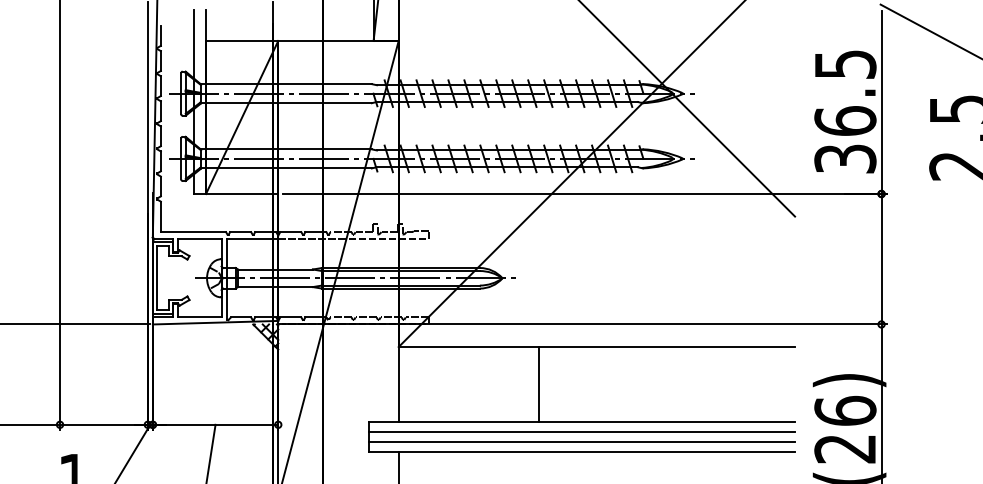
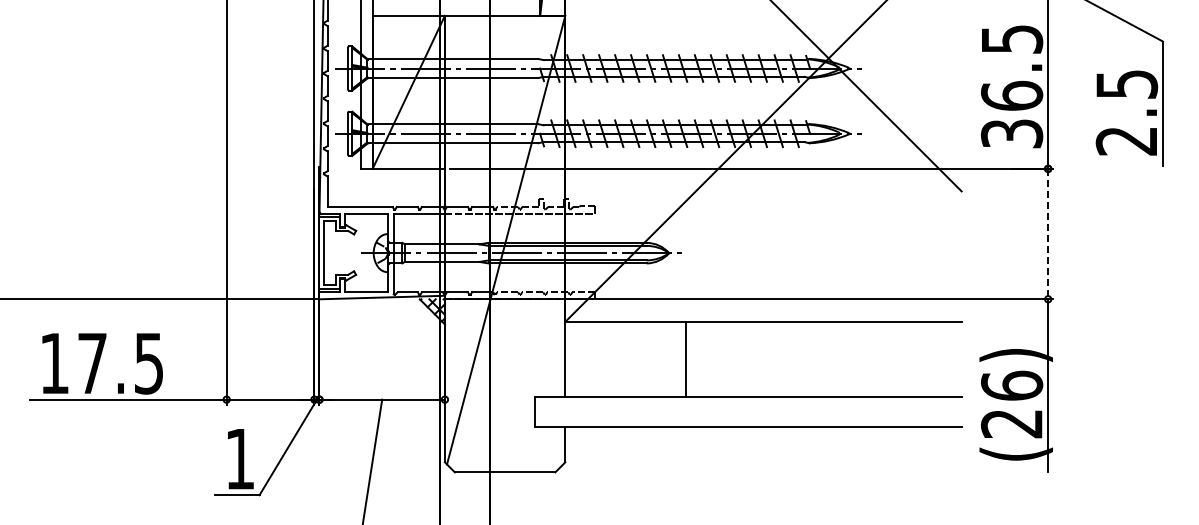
line: (881, 259) -> (1048, 234), solid -> dashed
line: (538, 384) -> (685, 359), moved
line: (581, 432) -> (748, 407), removed
line: (581, 442) -> (748, 417), removed

